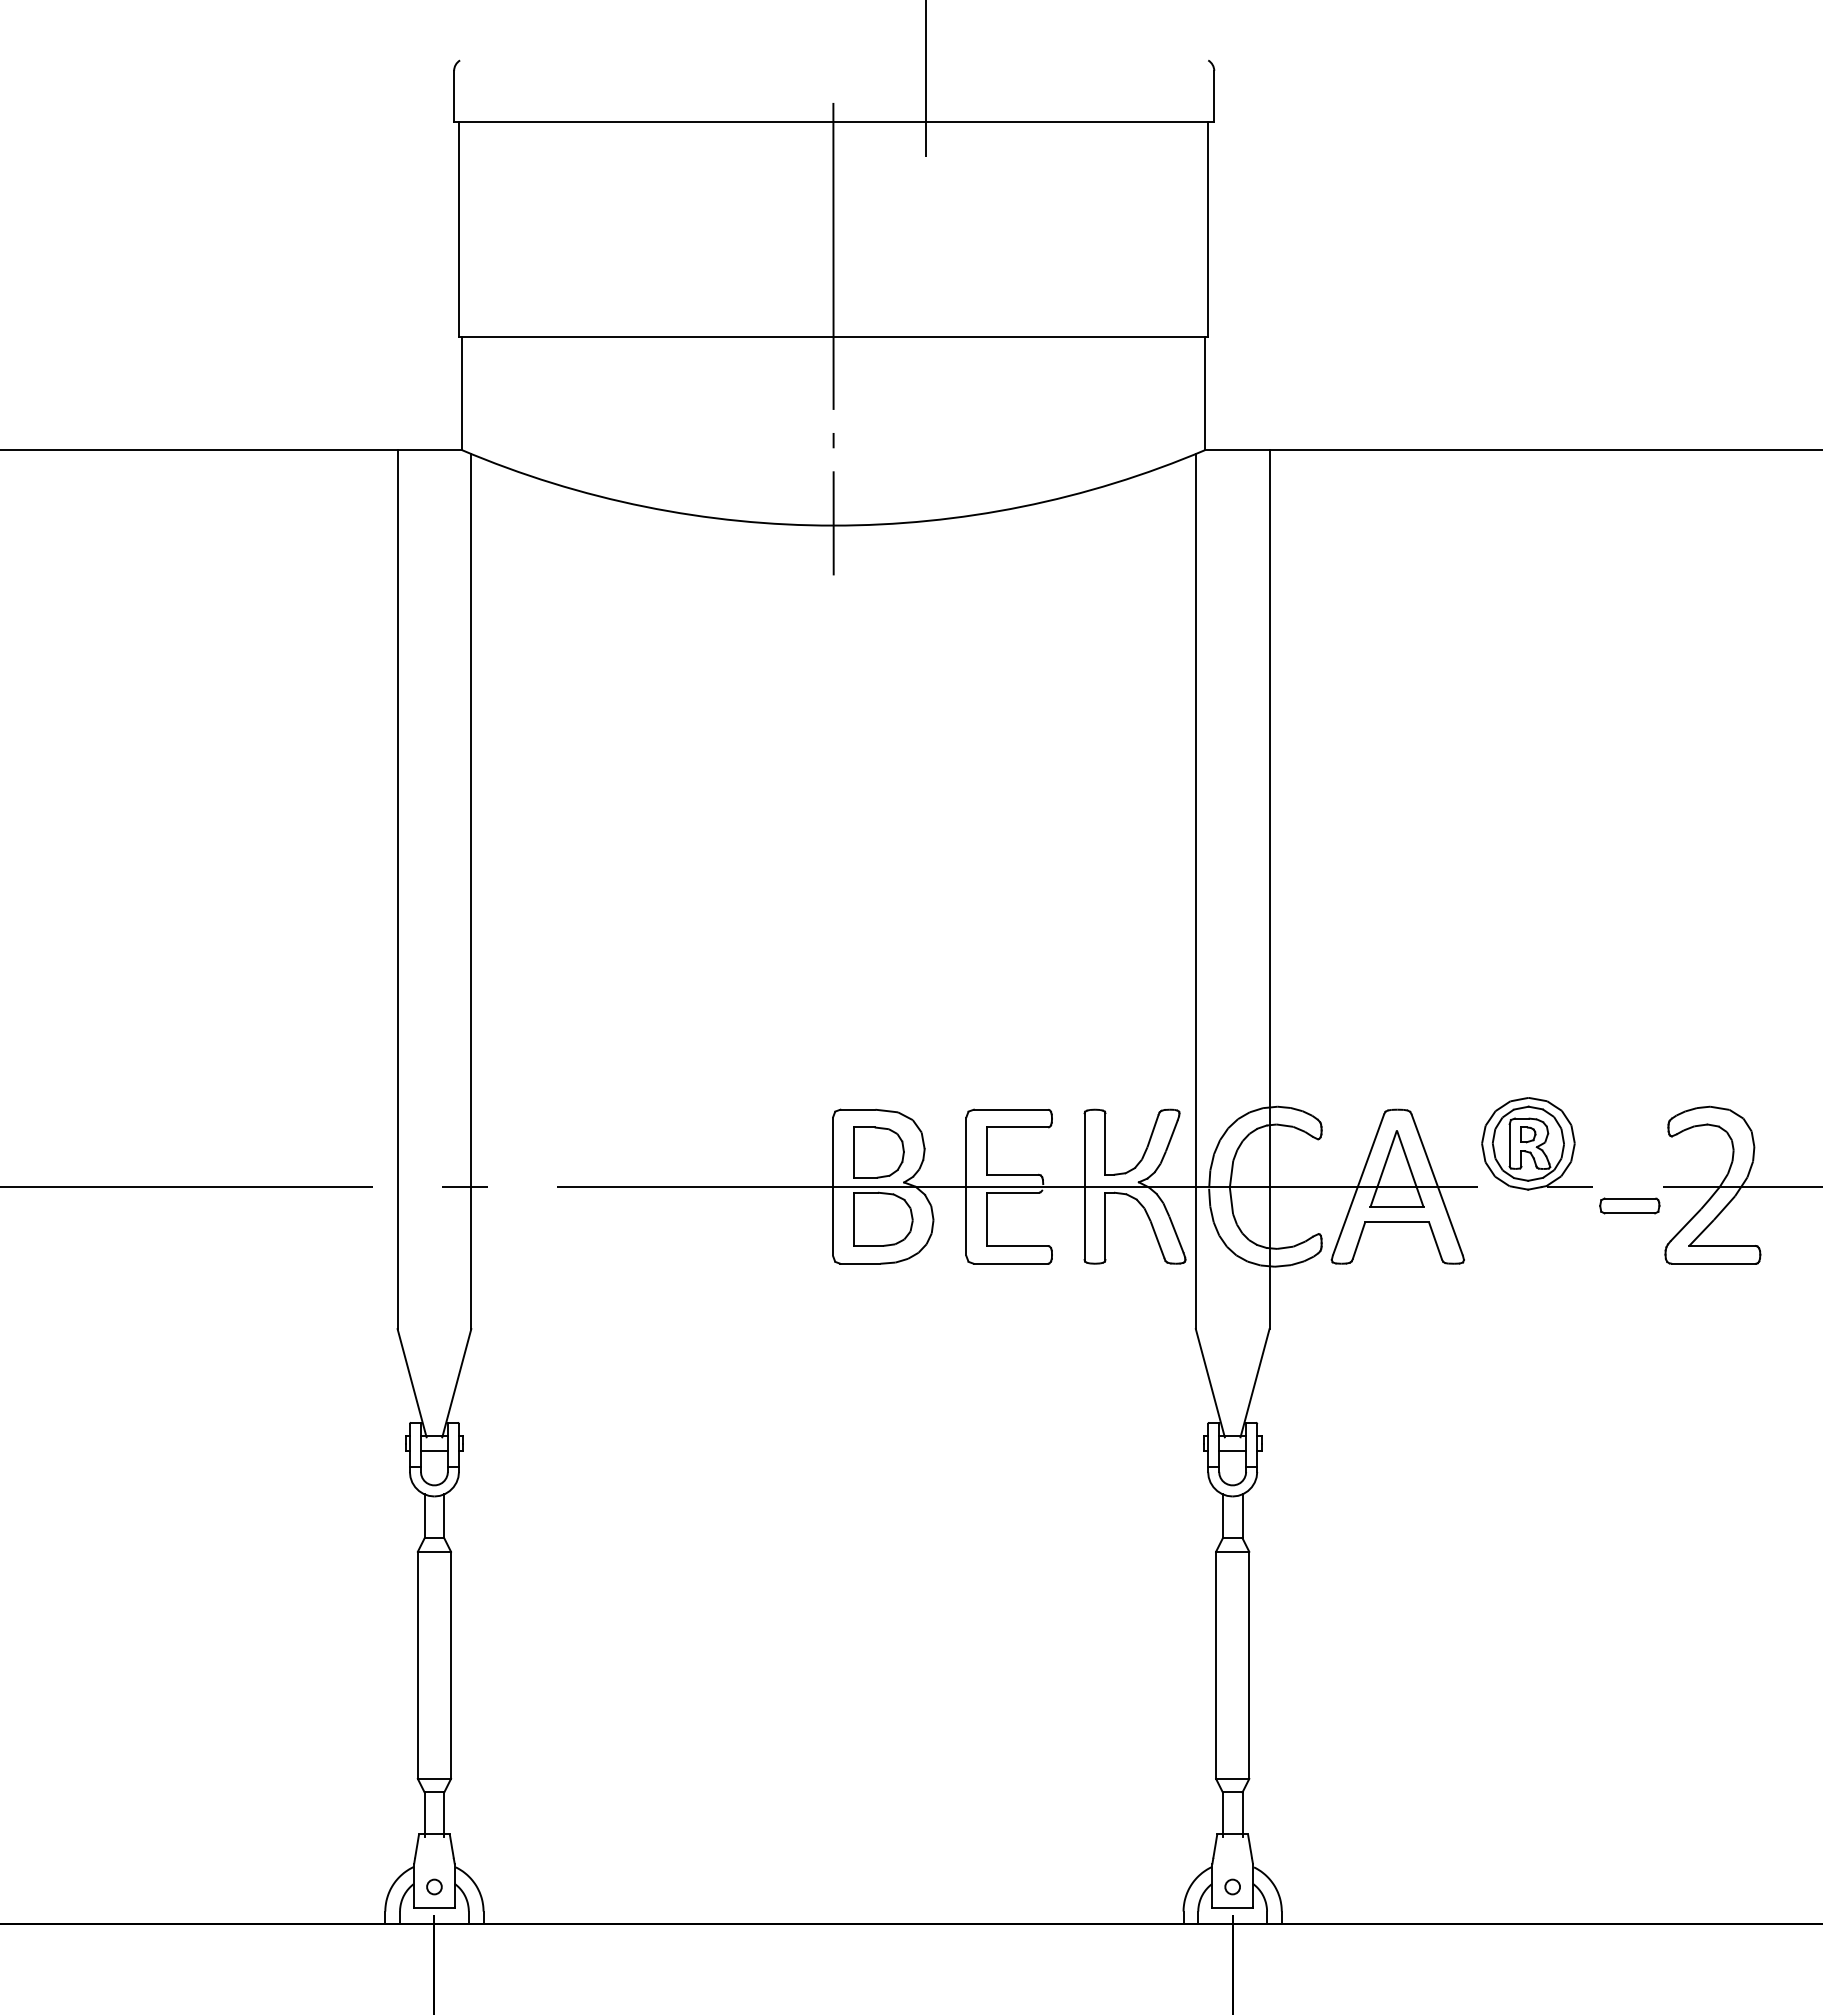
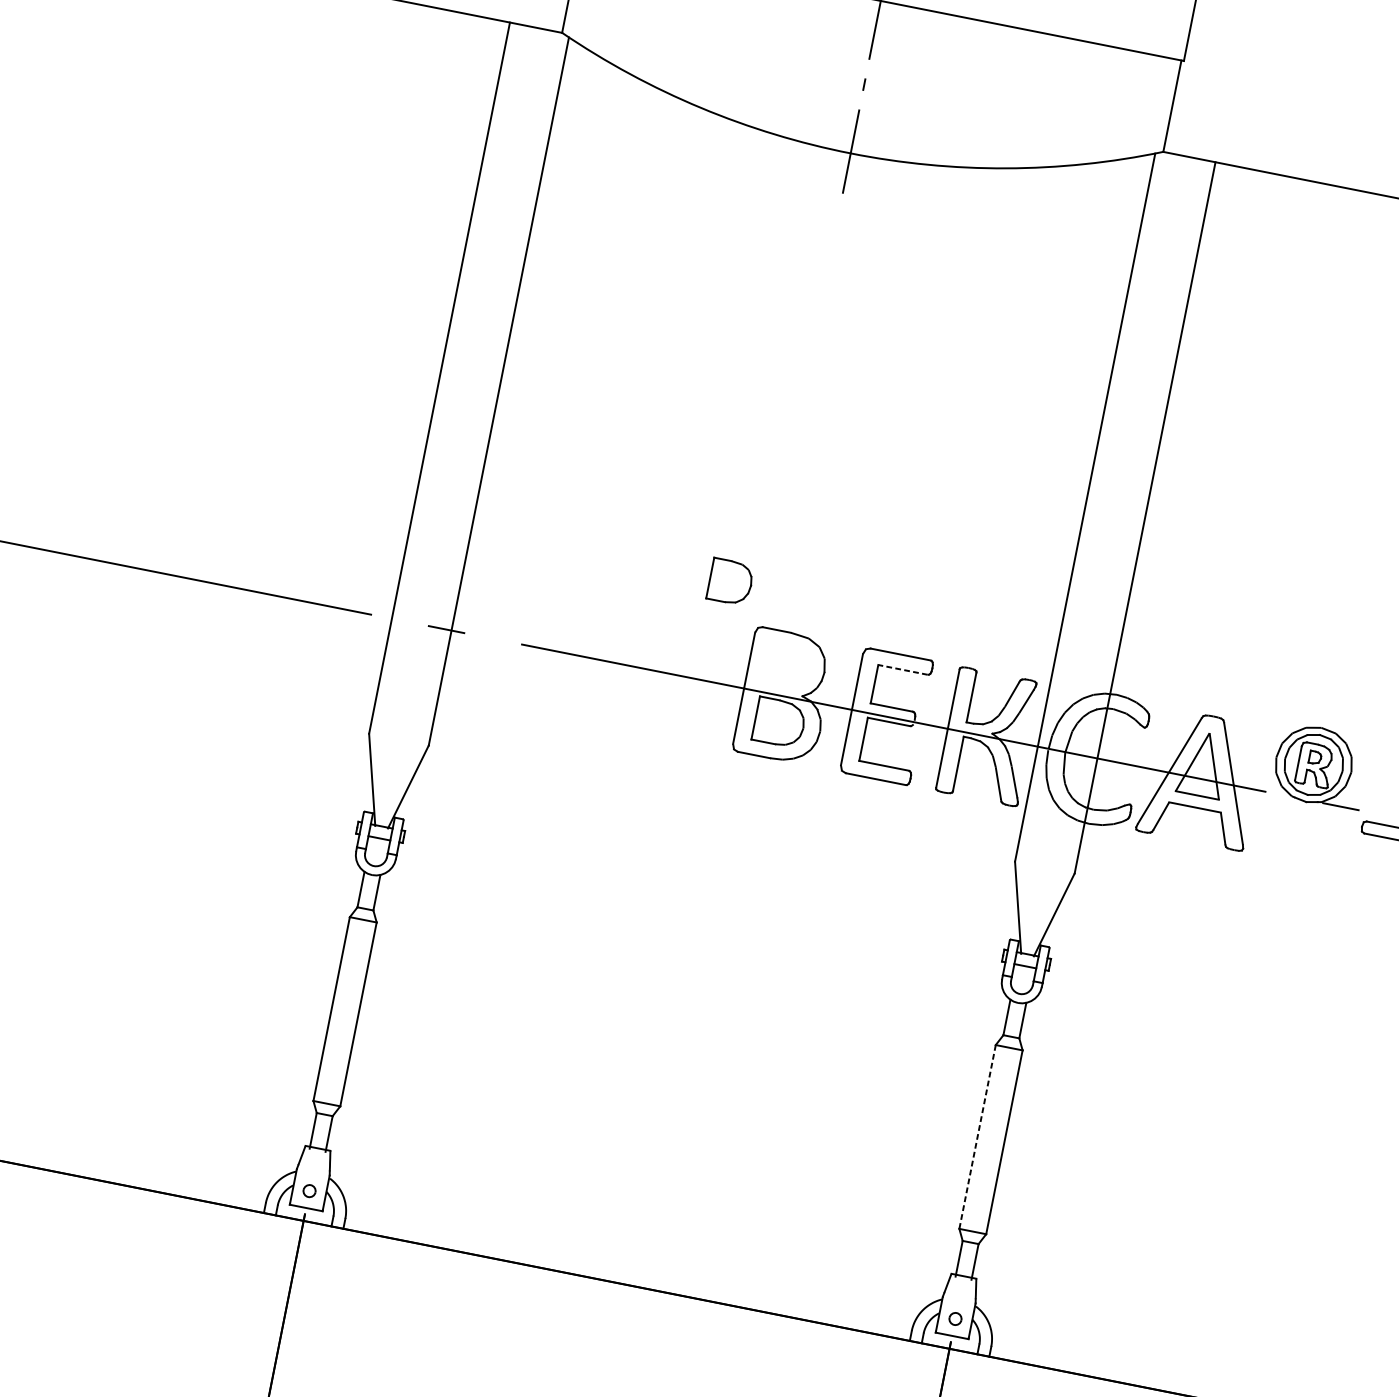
line: (1017, 1127) -> (903, 669), solid -> dashed
part: (878, 1152) -> (730, 581), moved
line: (1216, 1665) -> (977, 1137), solid -> dashed

